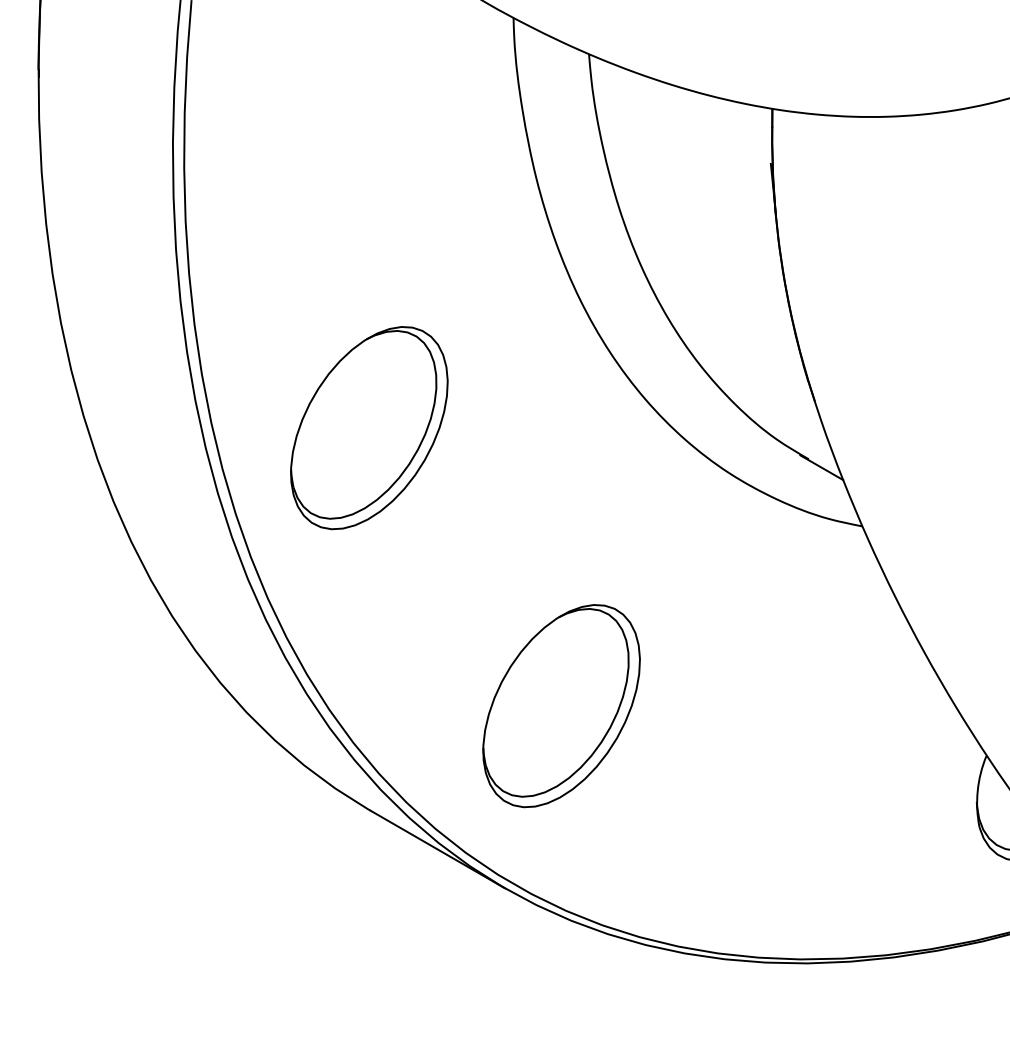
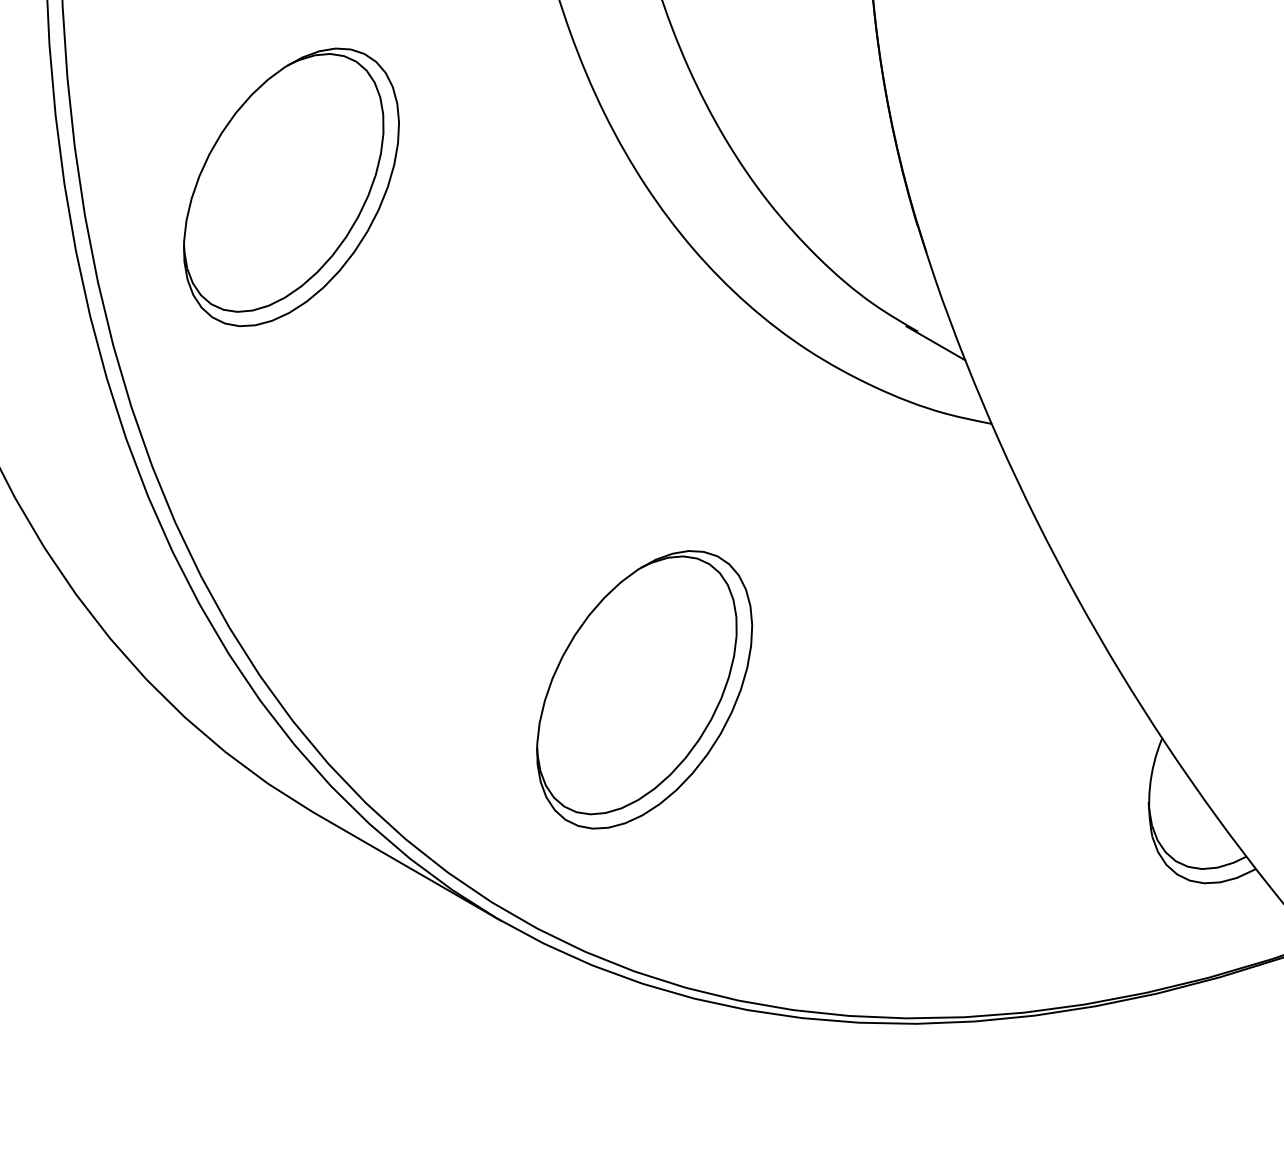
part: (369, 428) -> (291, 187), moved
part: (561, 706) -> (644, 690), moved

